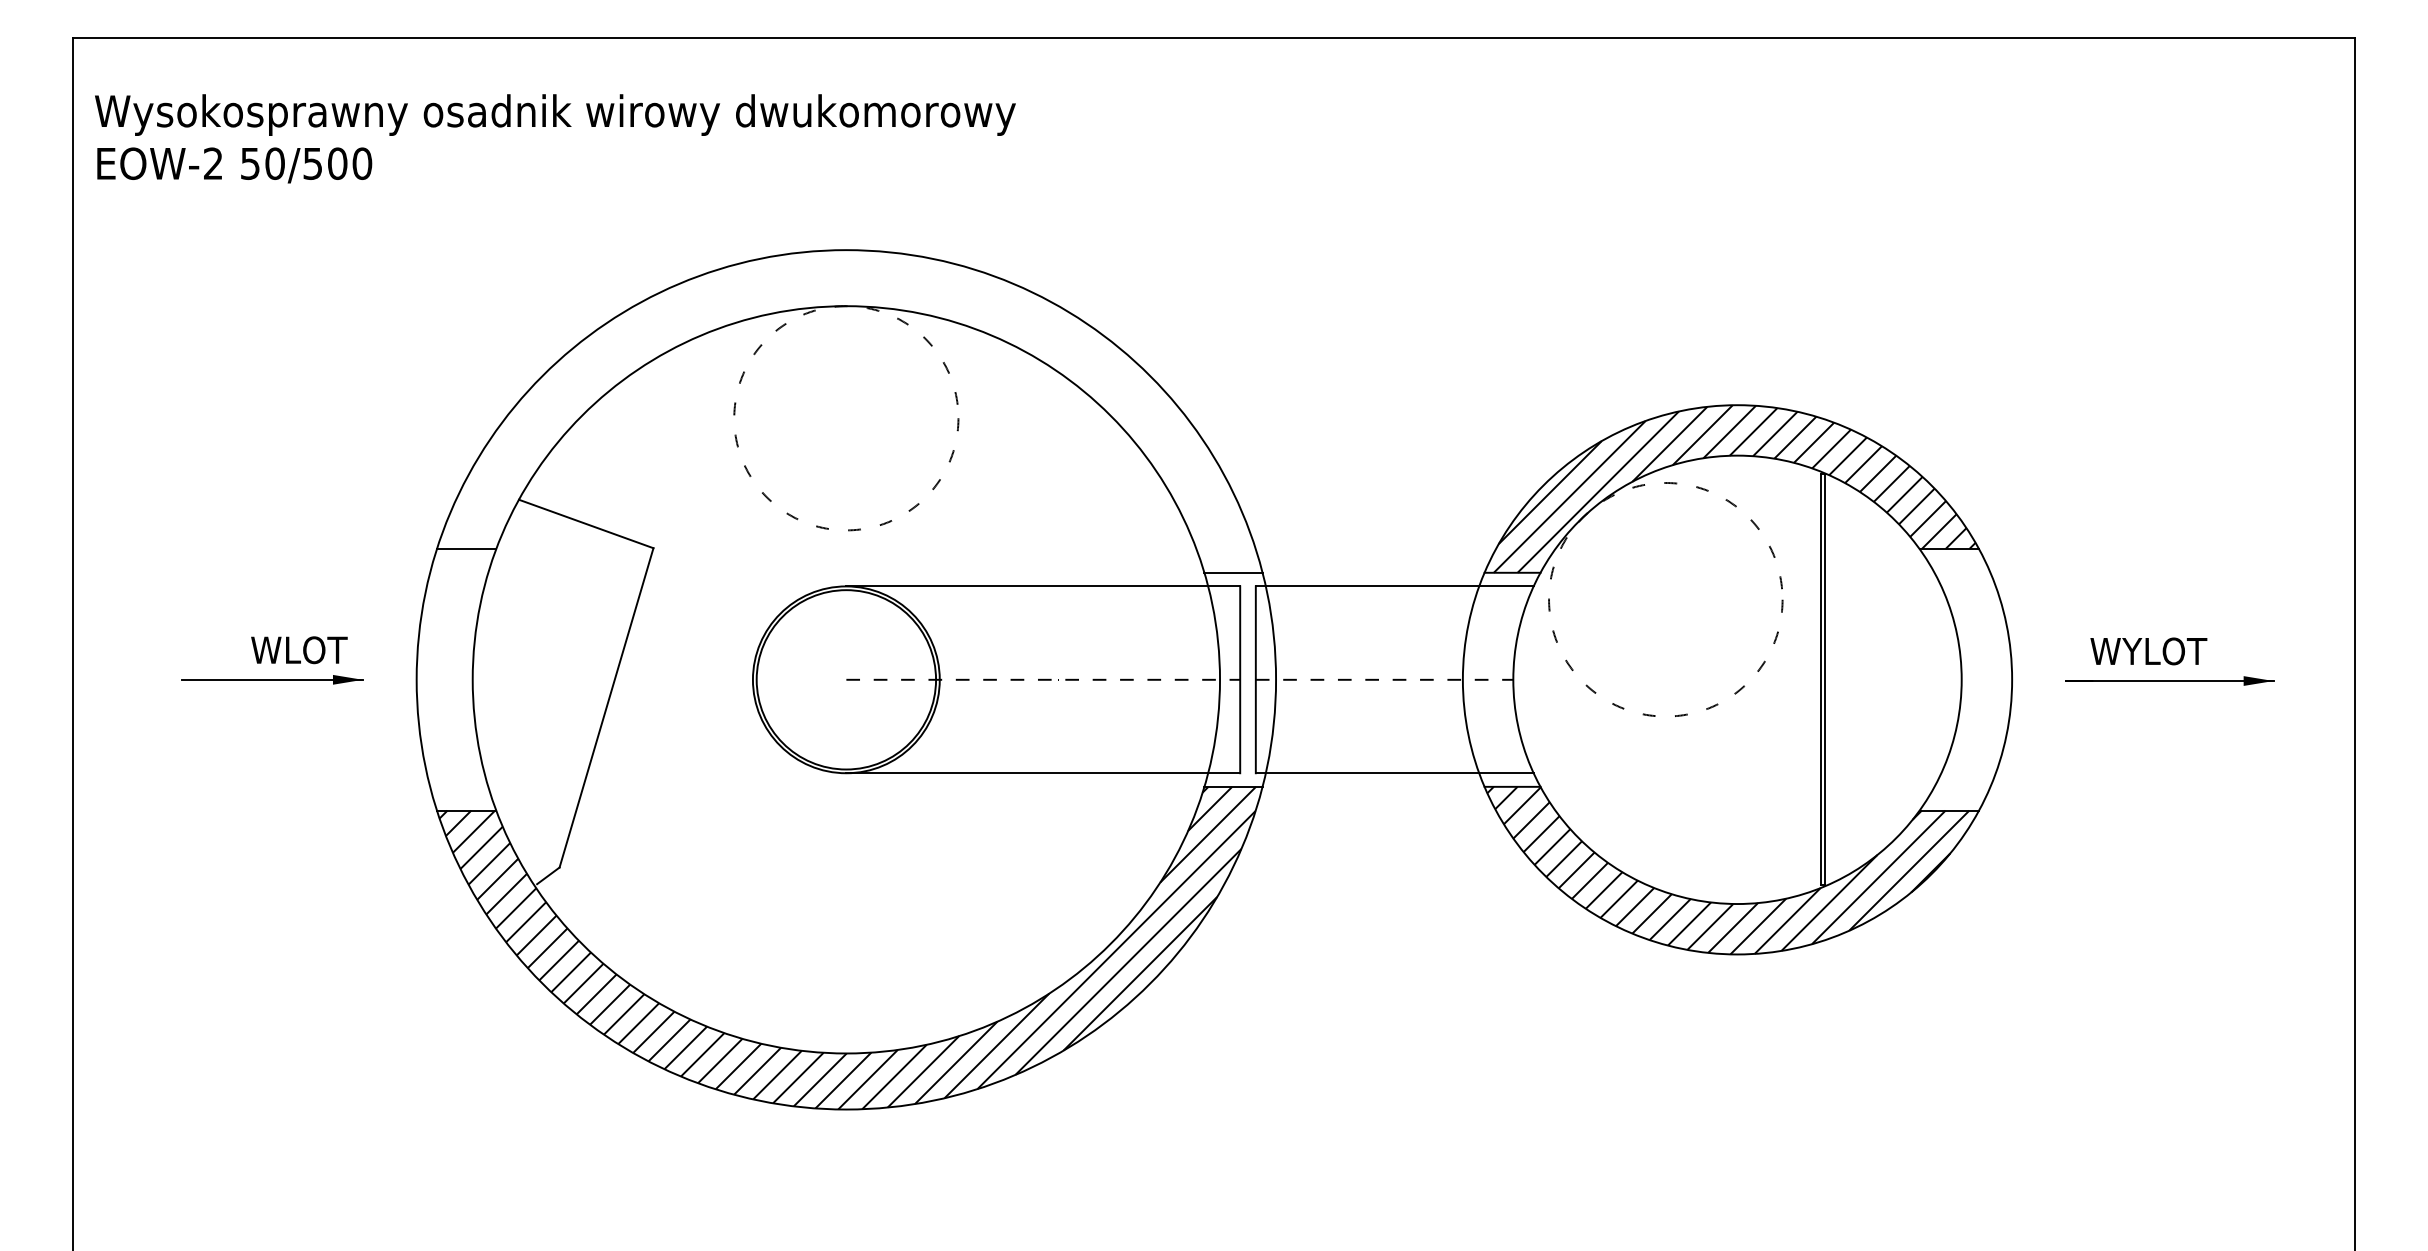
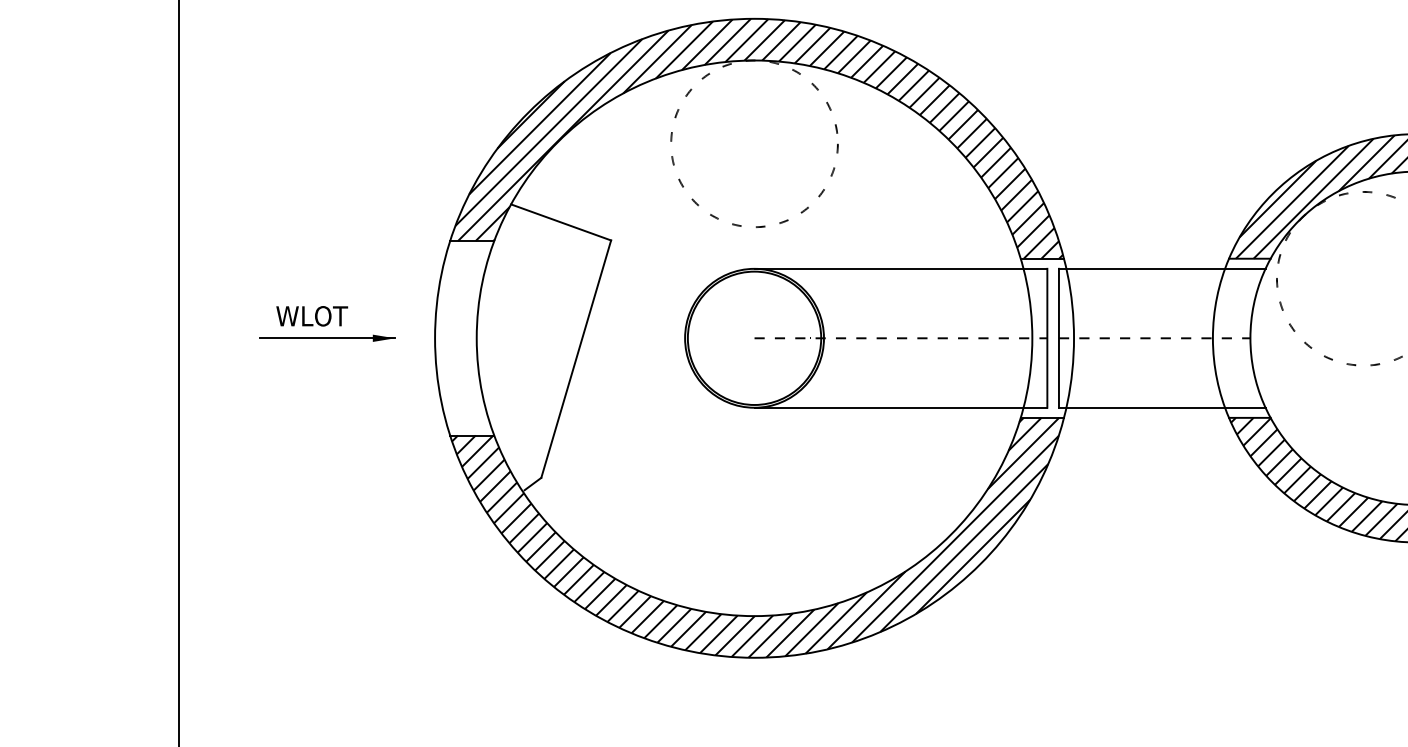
hatch: (852, 411) -> (759, 138), added
text: (299, 650) -> (312, 316), moved

